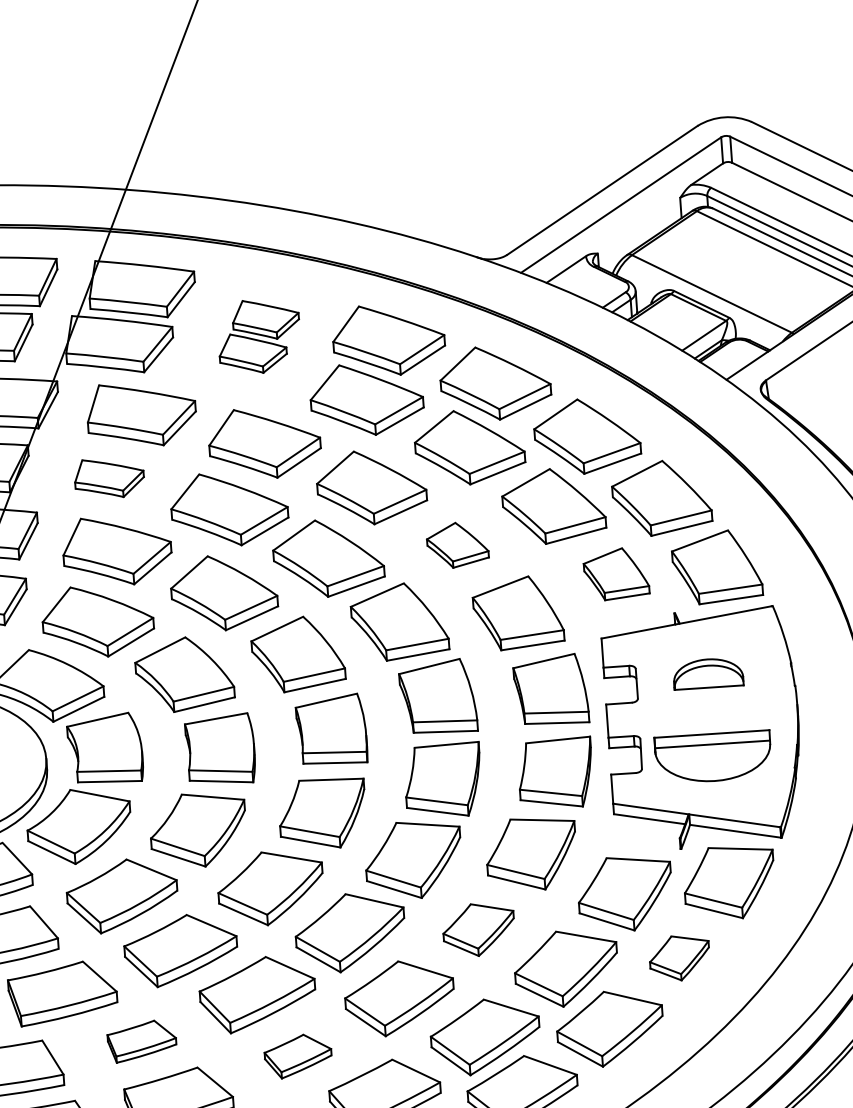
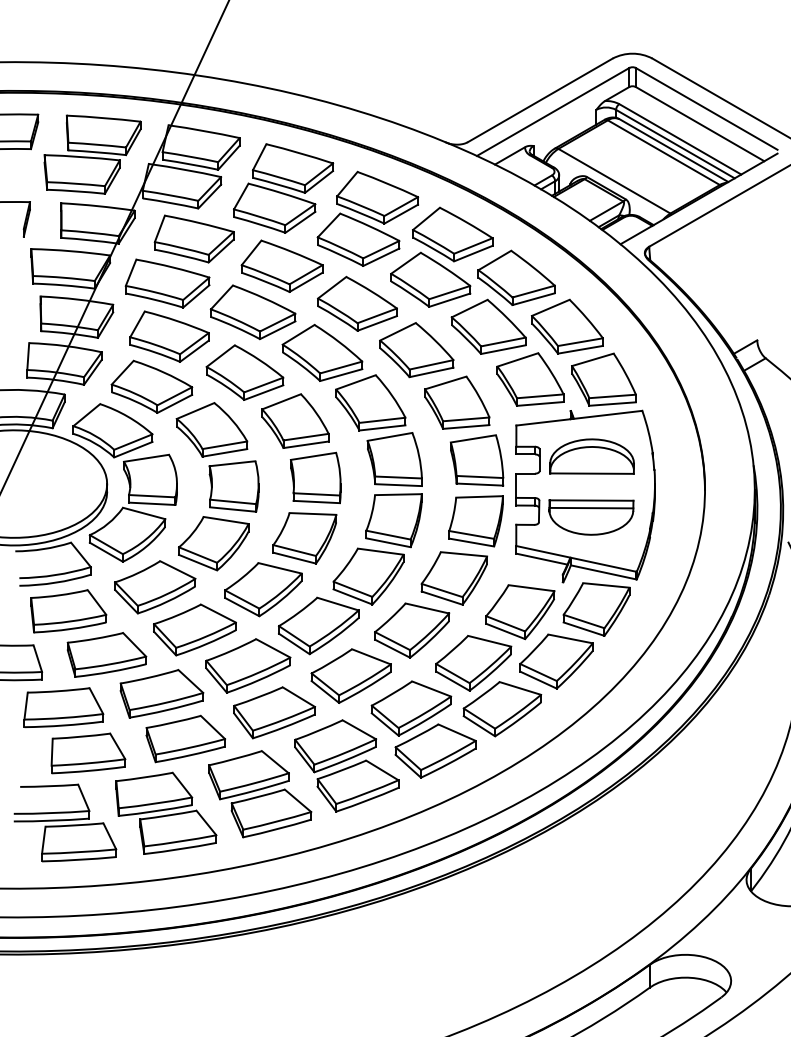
part: (258, 336) -> (283, 188), size x1.67
part: (109, 478) -> (167, 283), size x1.67
part: (457, 545) -> (416, 350), size x1.67
part: (616, 574) -> (530, 379), size x1.43
part: (707, 673) -> (591, 456), size x1.67
part: (479, 929) -> (412, 630), size x1.43
part: (679, 958) -> (556, 661), size x1.67
part: (141, 1040) -> (161, 693), size x1.67
part: (298, 1055) -> (274, 712), size x1.67

